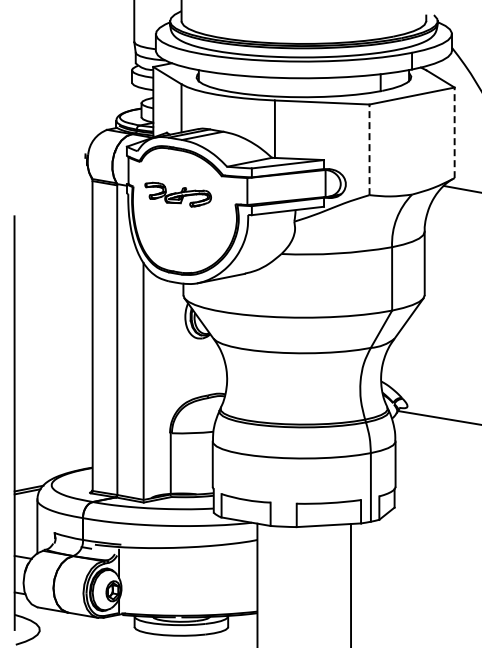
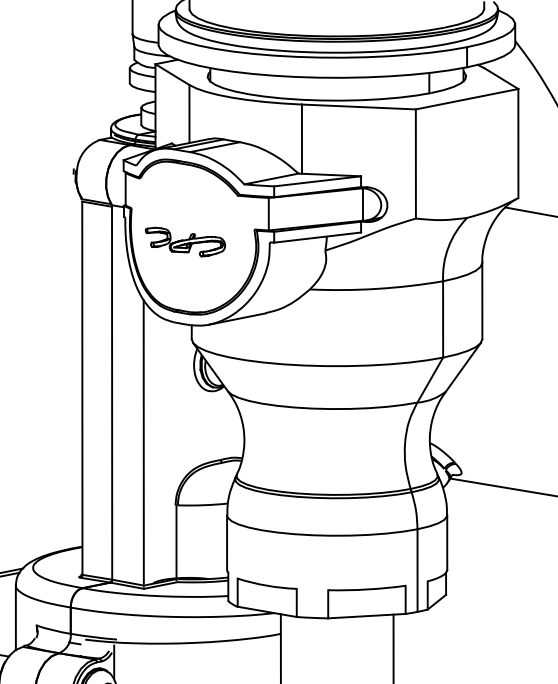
line: (454, 132) -> (518, 143), dashed -> solid
line: (369, 149) -> (415, 163), dashed -> solid
part: (177, 194) -> (184, 241), moved

